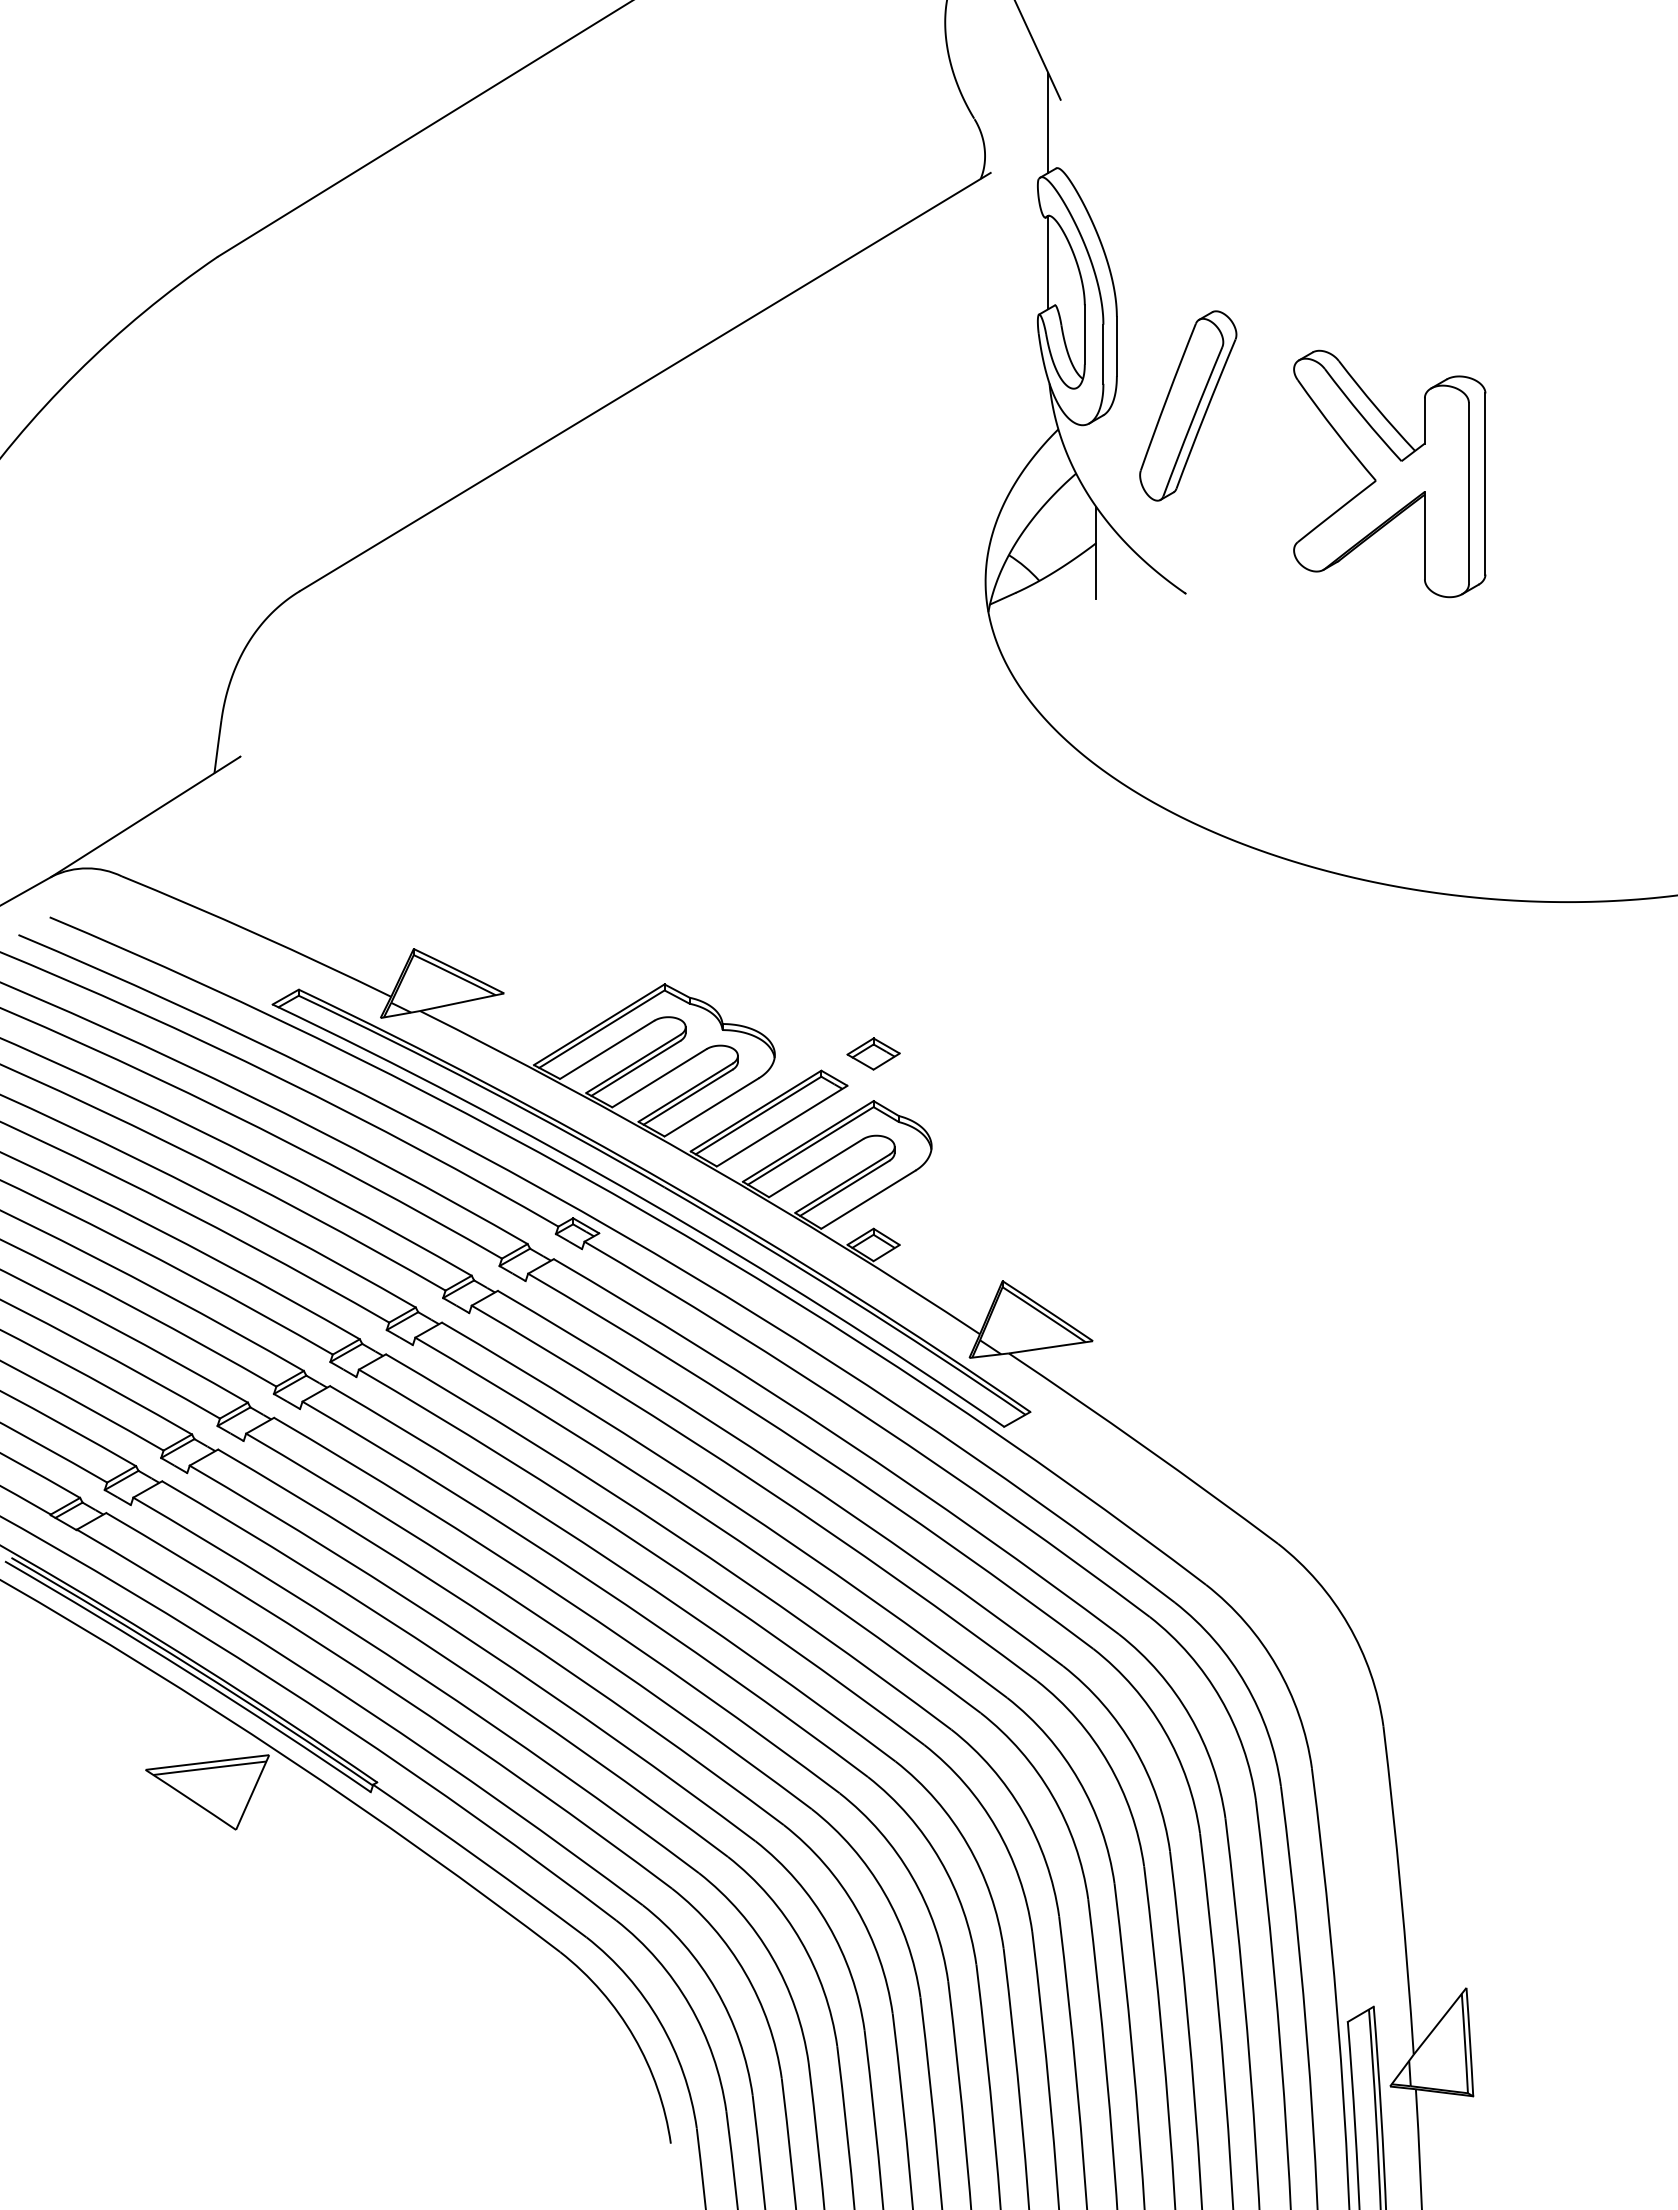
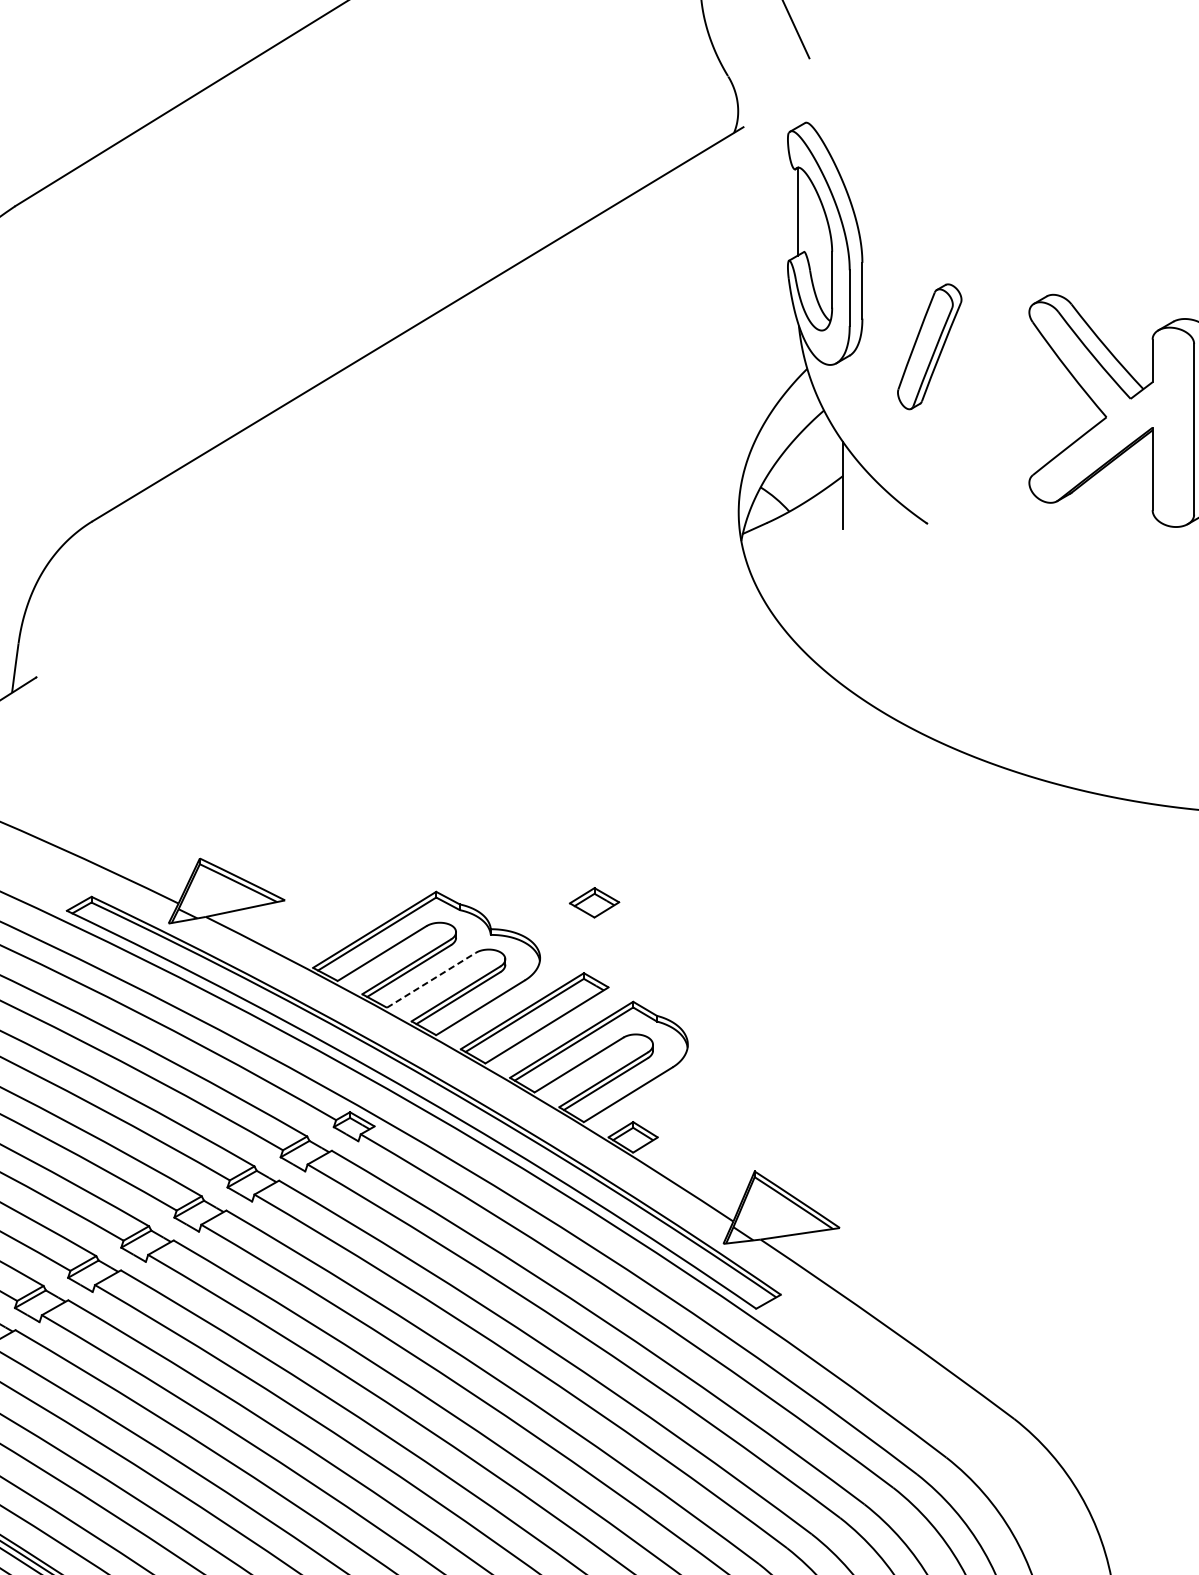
line: (1048, 122) -> (797, 79), removed
part: (1188, 405) -> (929, 346), size x0.7
part: (873, 1053) -> (594, 902), moved
line: (659, 1078) -> (431, 980), solid -> dashed

